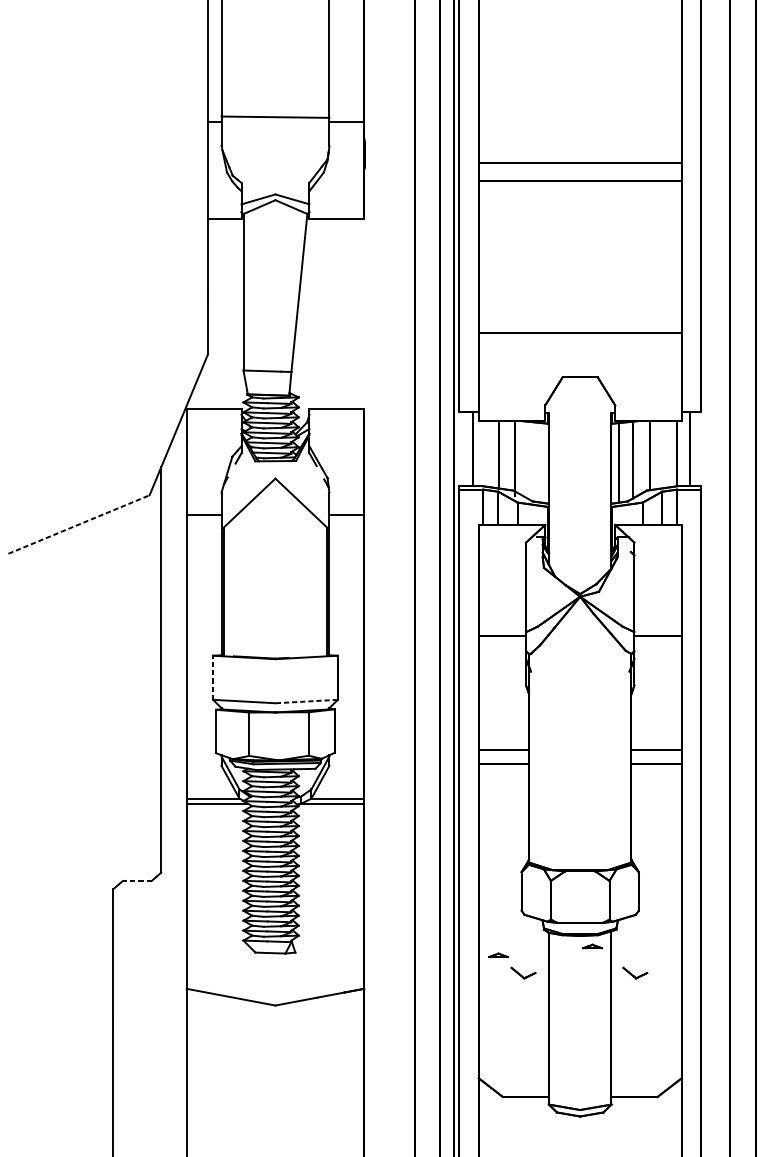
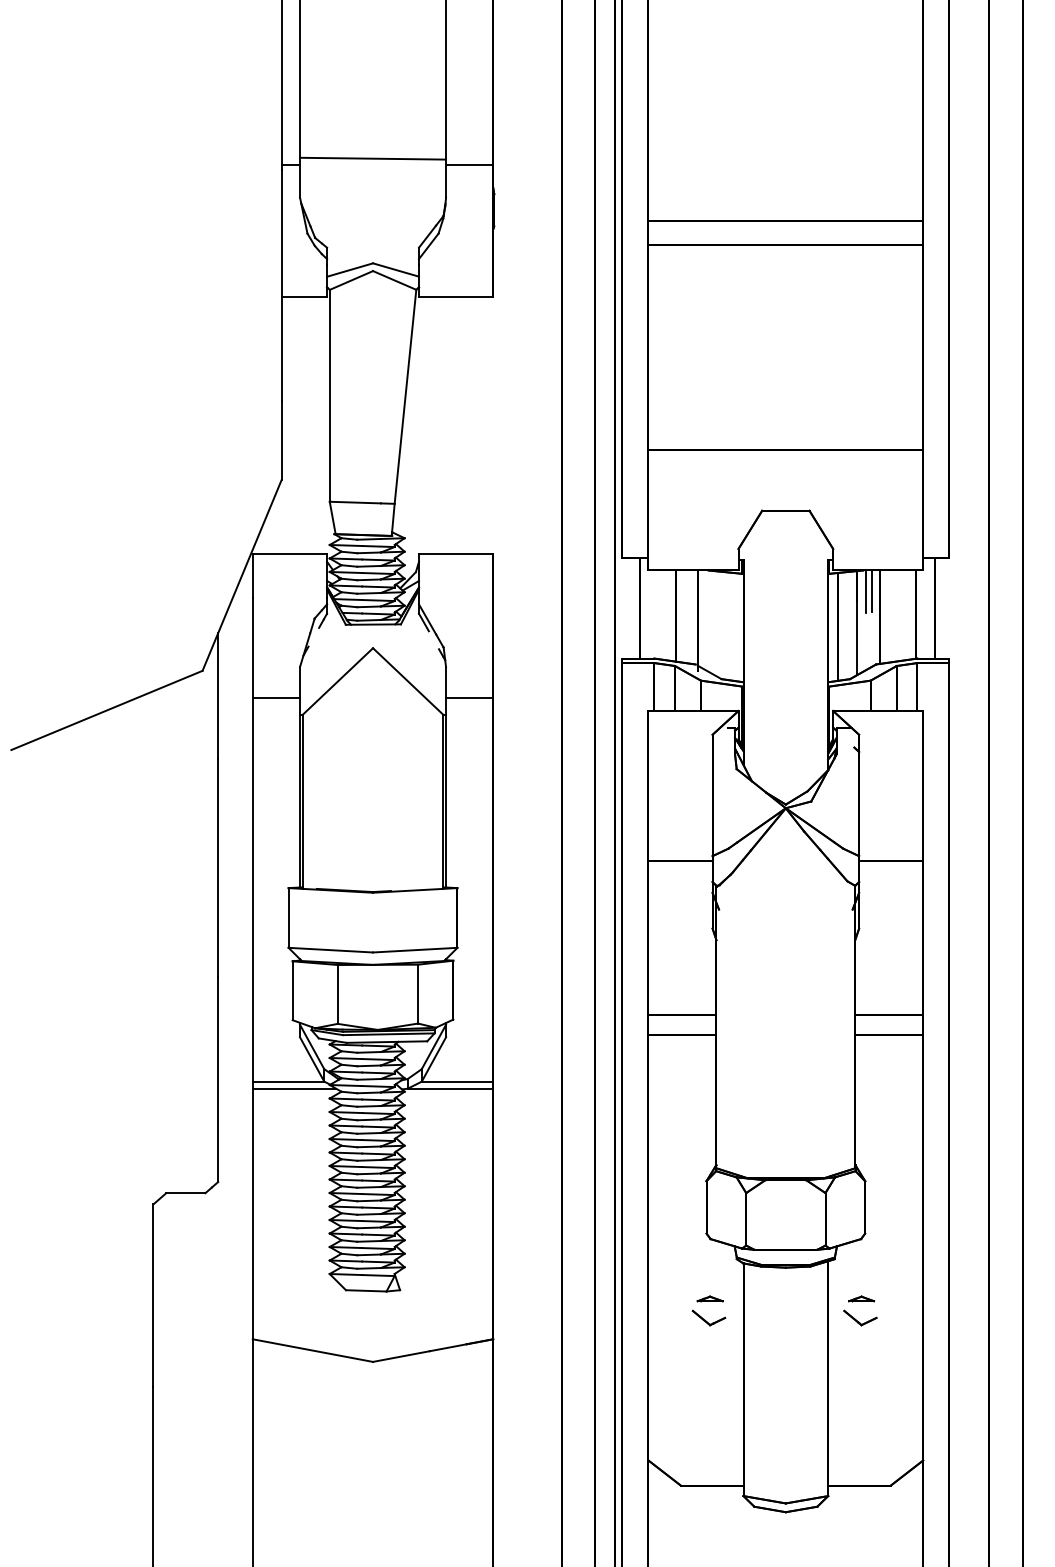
line: (639, 436) -> (865, 591), added
line: (643, 436) -> (871, 590), added
line: (79, 524) -> (107, 710), dashed -> solid
line: (213, 677) -> (288, 917), dashed -> solid
line: (306, 701) -> (414, 950), dashed -> solid
line: (137, 881) -> (185, 1193), dashed -> solid
part: (592, 946) -> (861, 1298), moved
part: (498, 955) -> (709, 1298), moved

